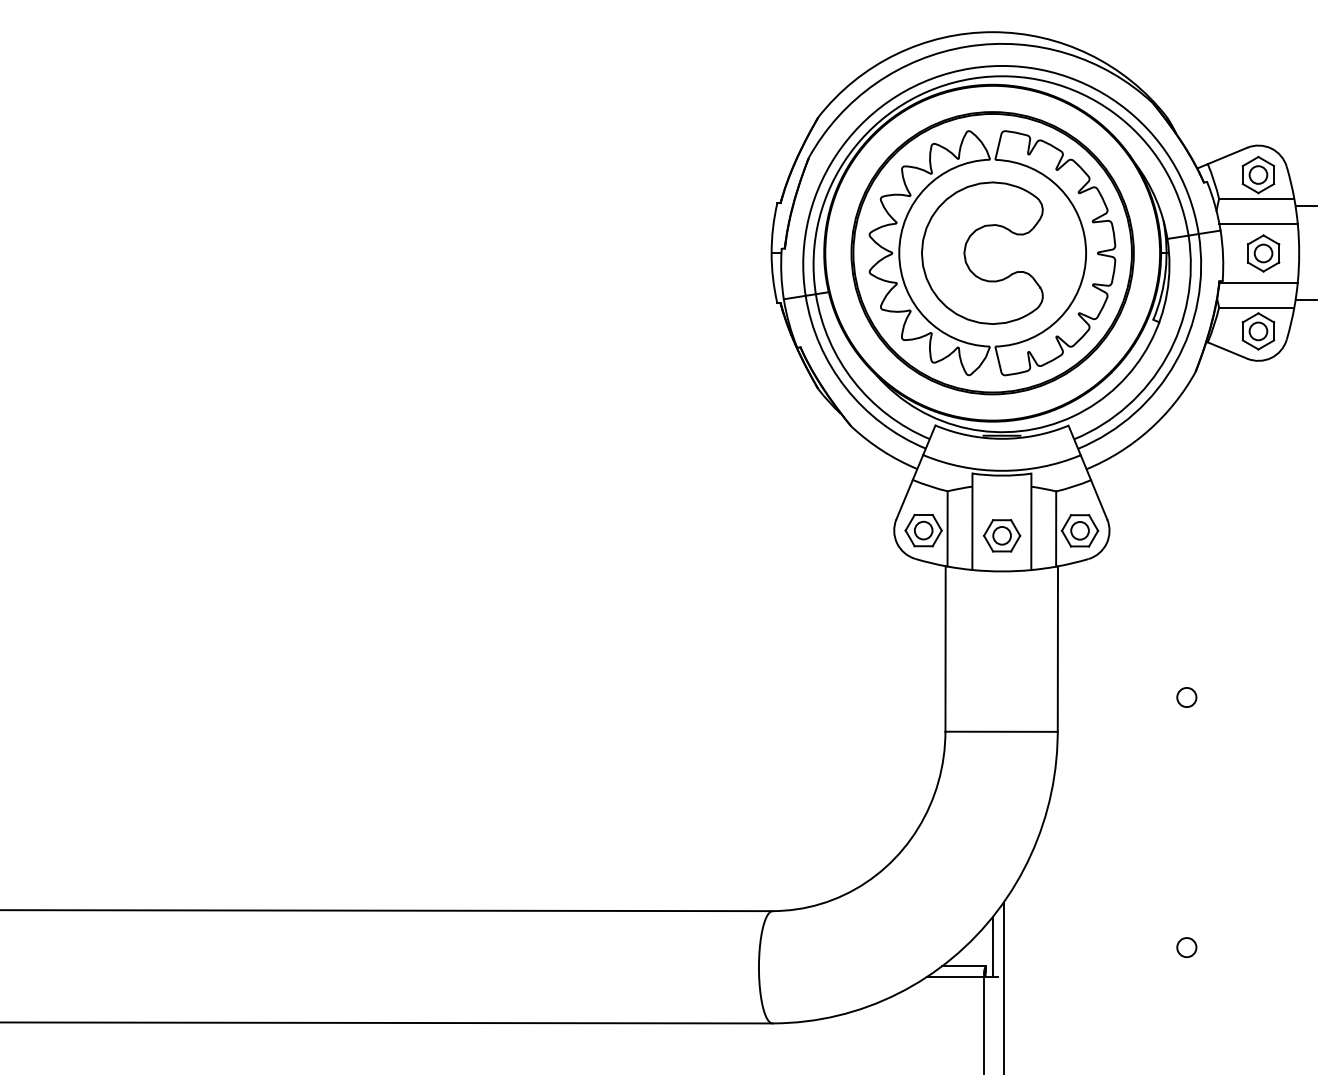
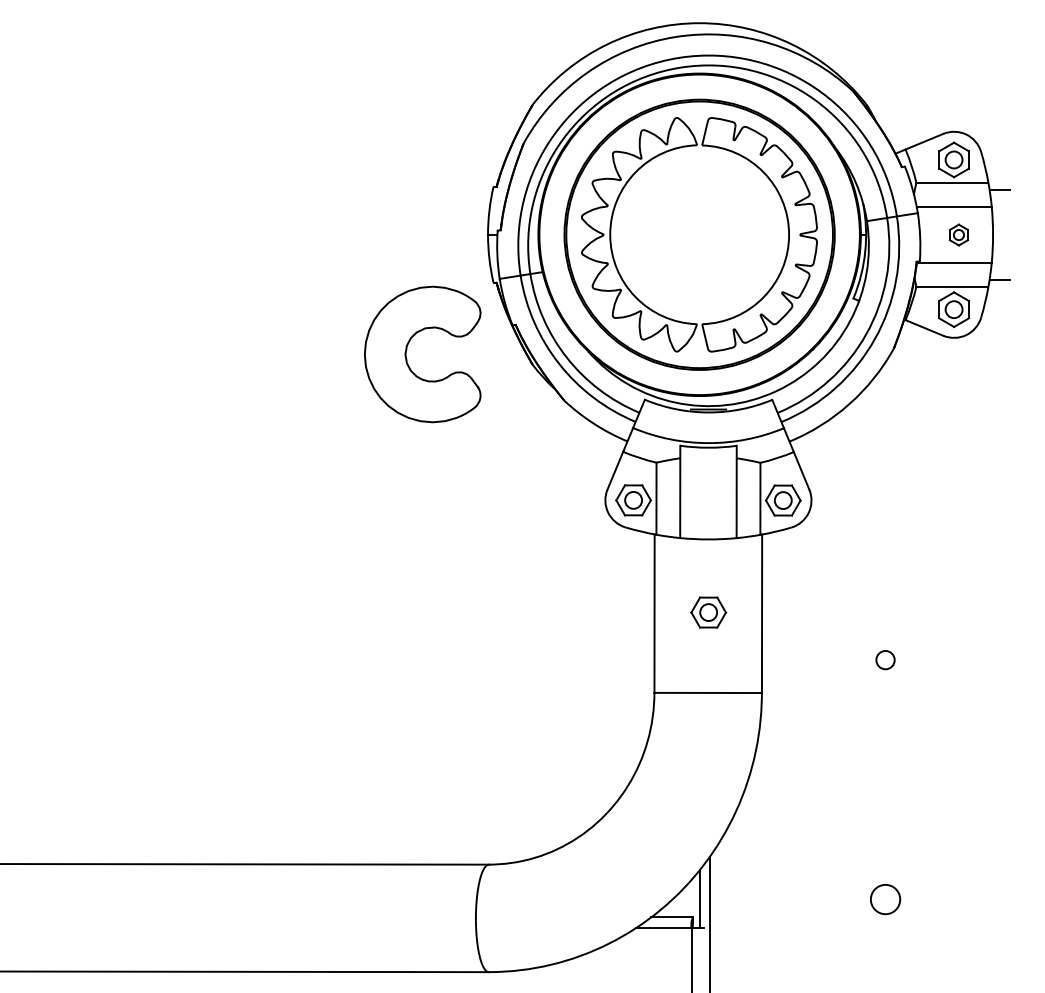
part: (966, 248) -> (407, 349), moved
part: (1263, 253) -> (958, 235), size x0.6
part: (1002, 535) -> (709, 612), moved
circle: (1186, 947) -> (885, 899), size x1.6

